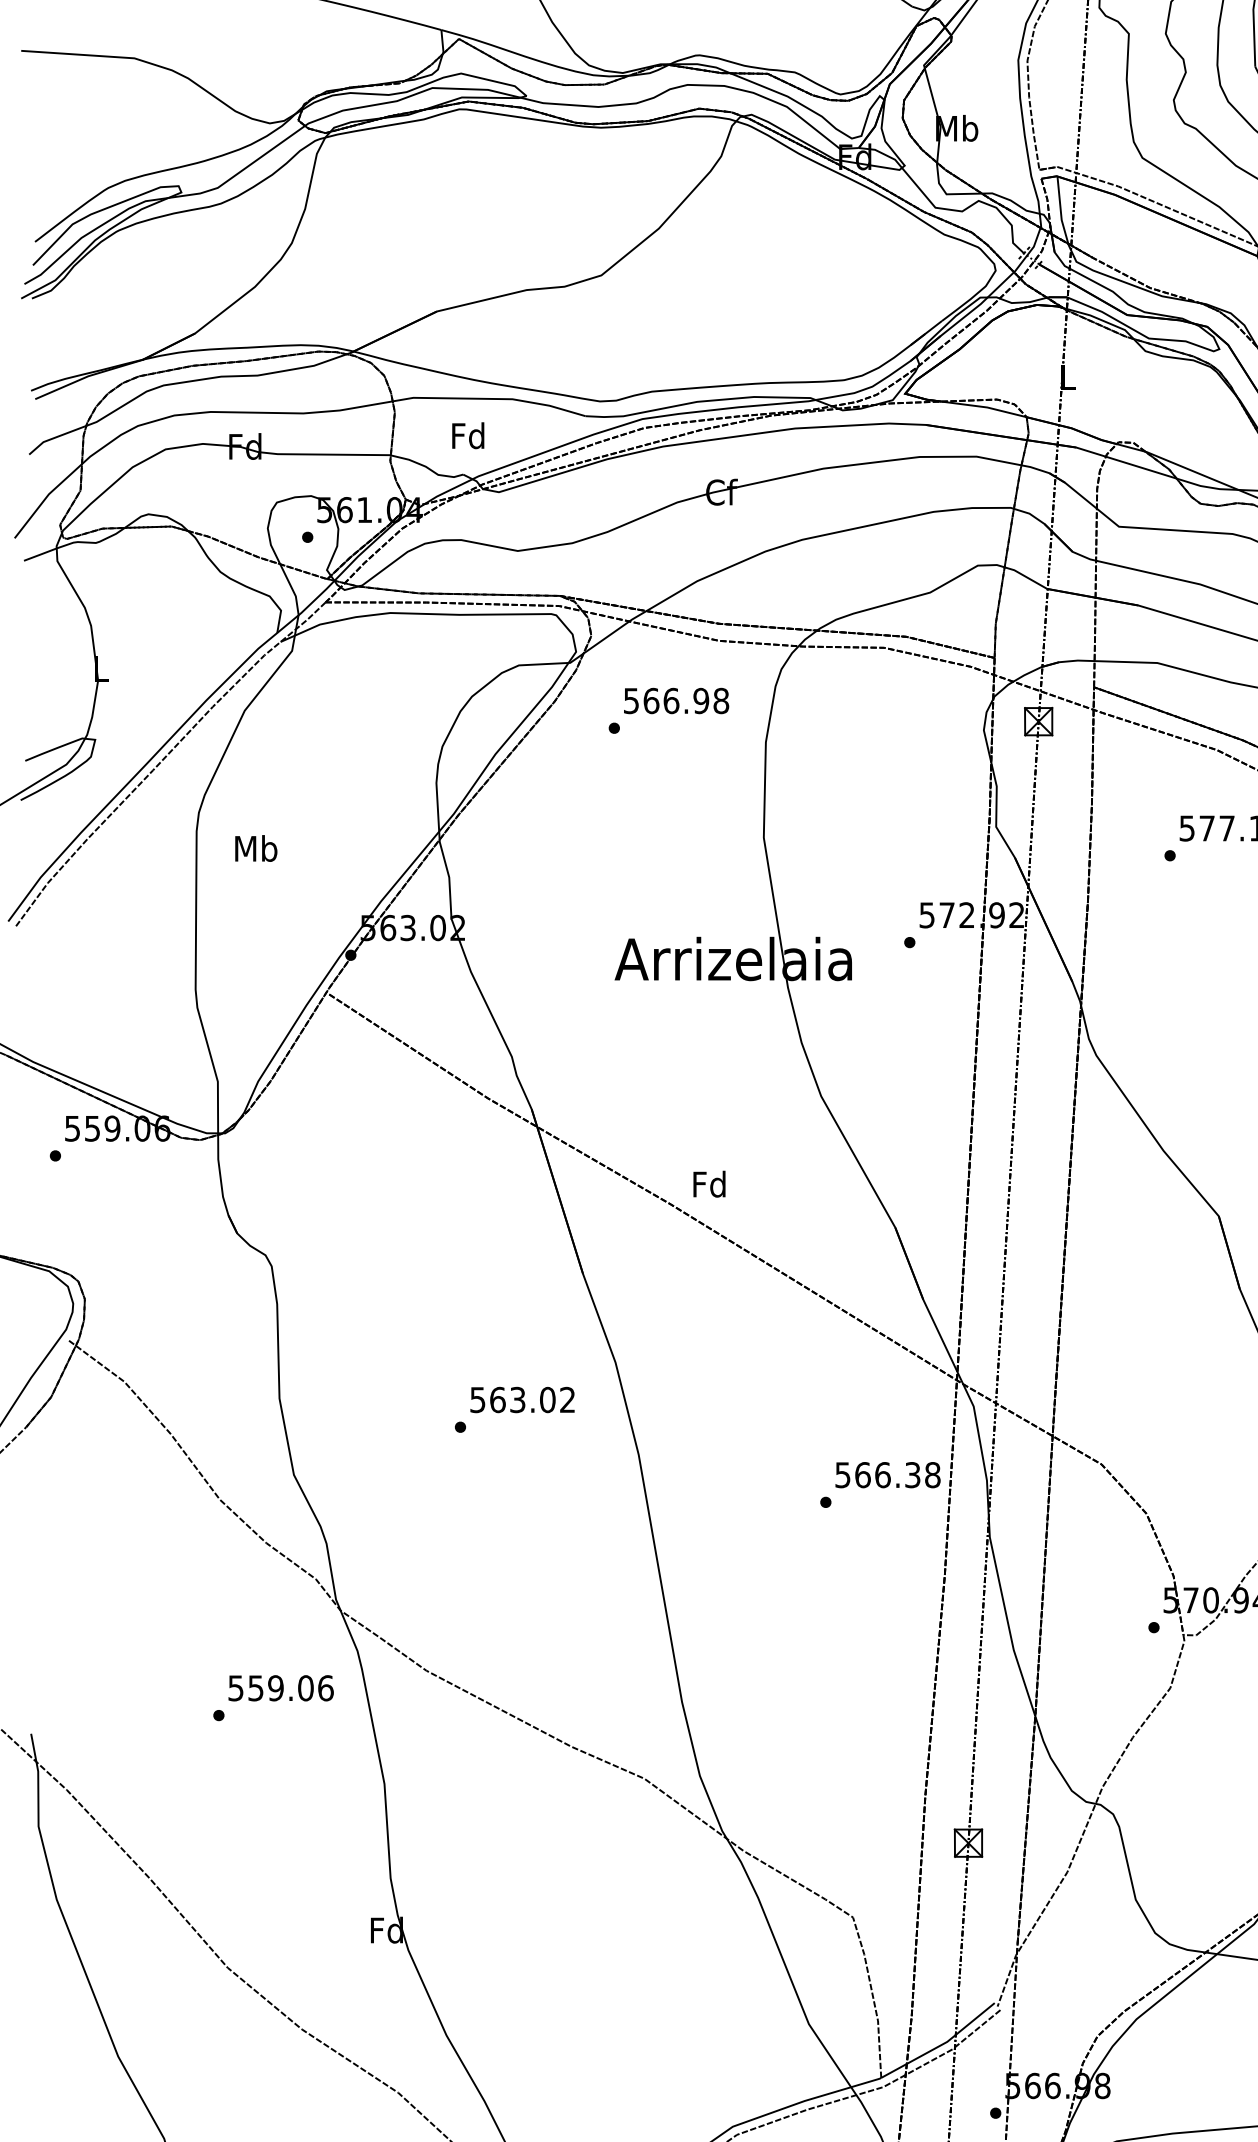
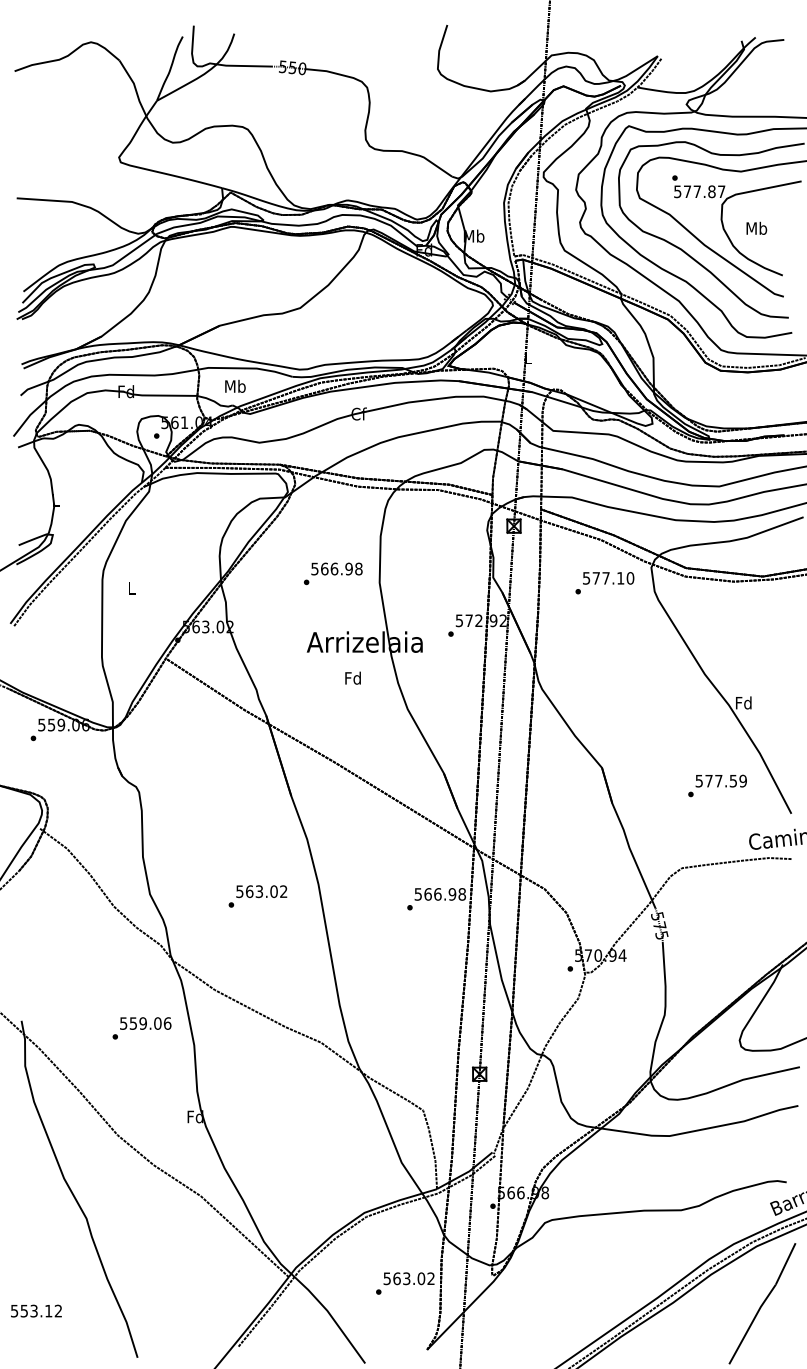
text: (468, 433) -> (235, 385), Fd -> Mb
text: (669, 710) -> (333, 573), moved
text: (256, 847) -> (131, 587), Mb -> L
text: (708, 1182) -> (352, 677), moved
text: (513, 1409) -> (257, 896), moved
text: (912, 1475) -> (452, 894), 566.38 -> 566.98
text: (272, 1698) -> (141, 1028), moved

